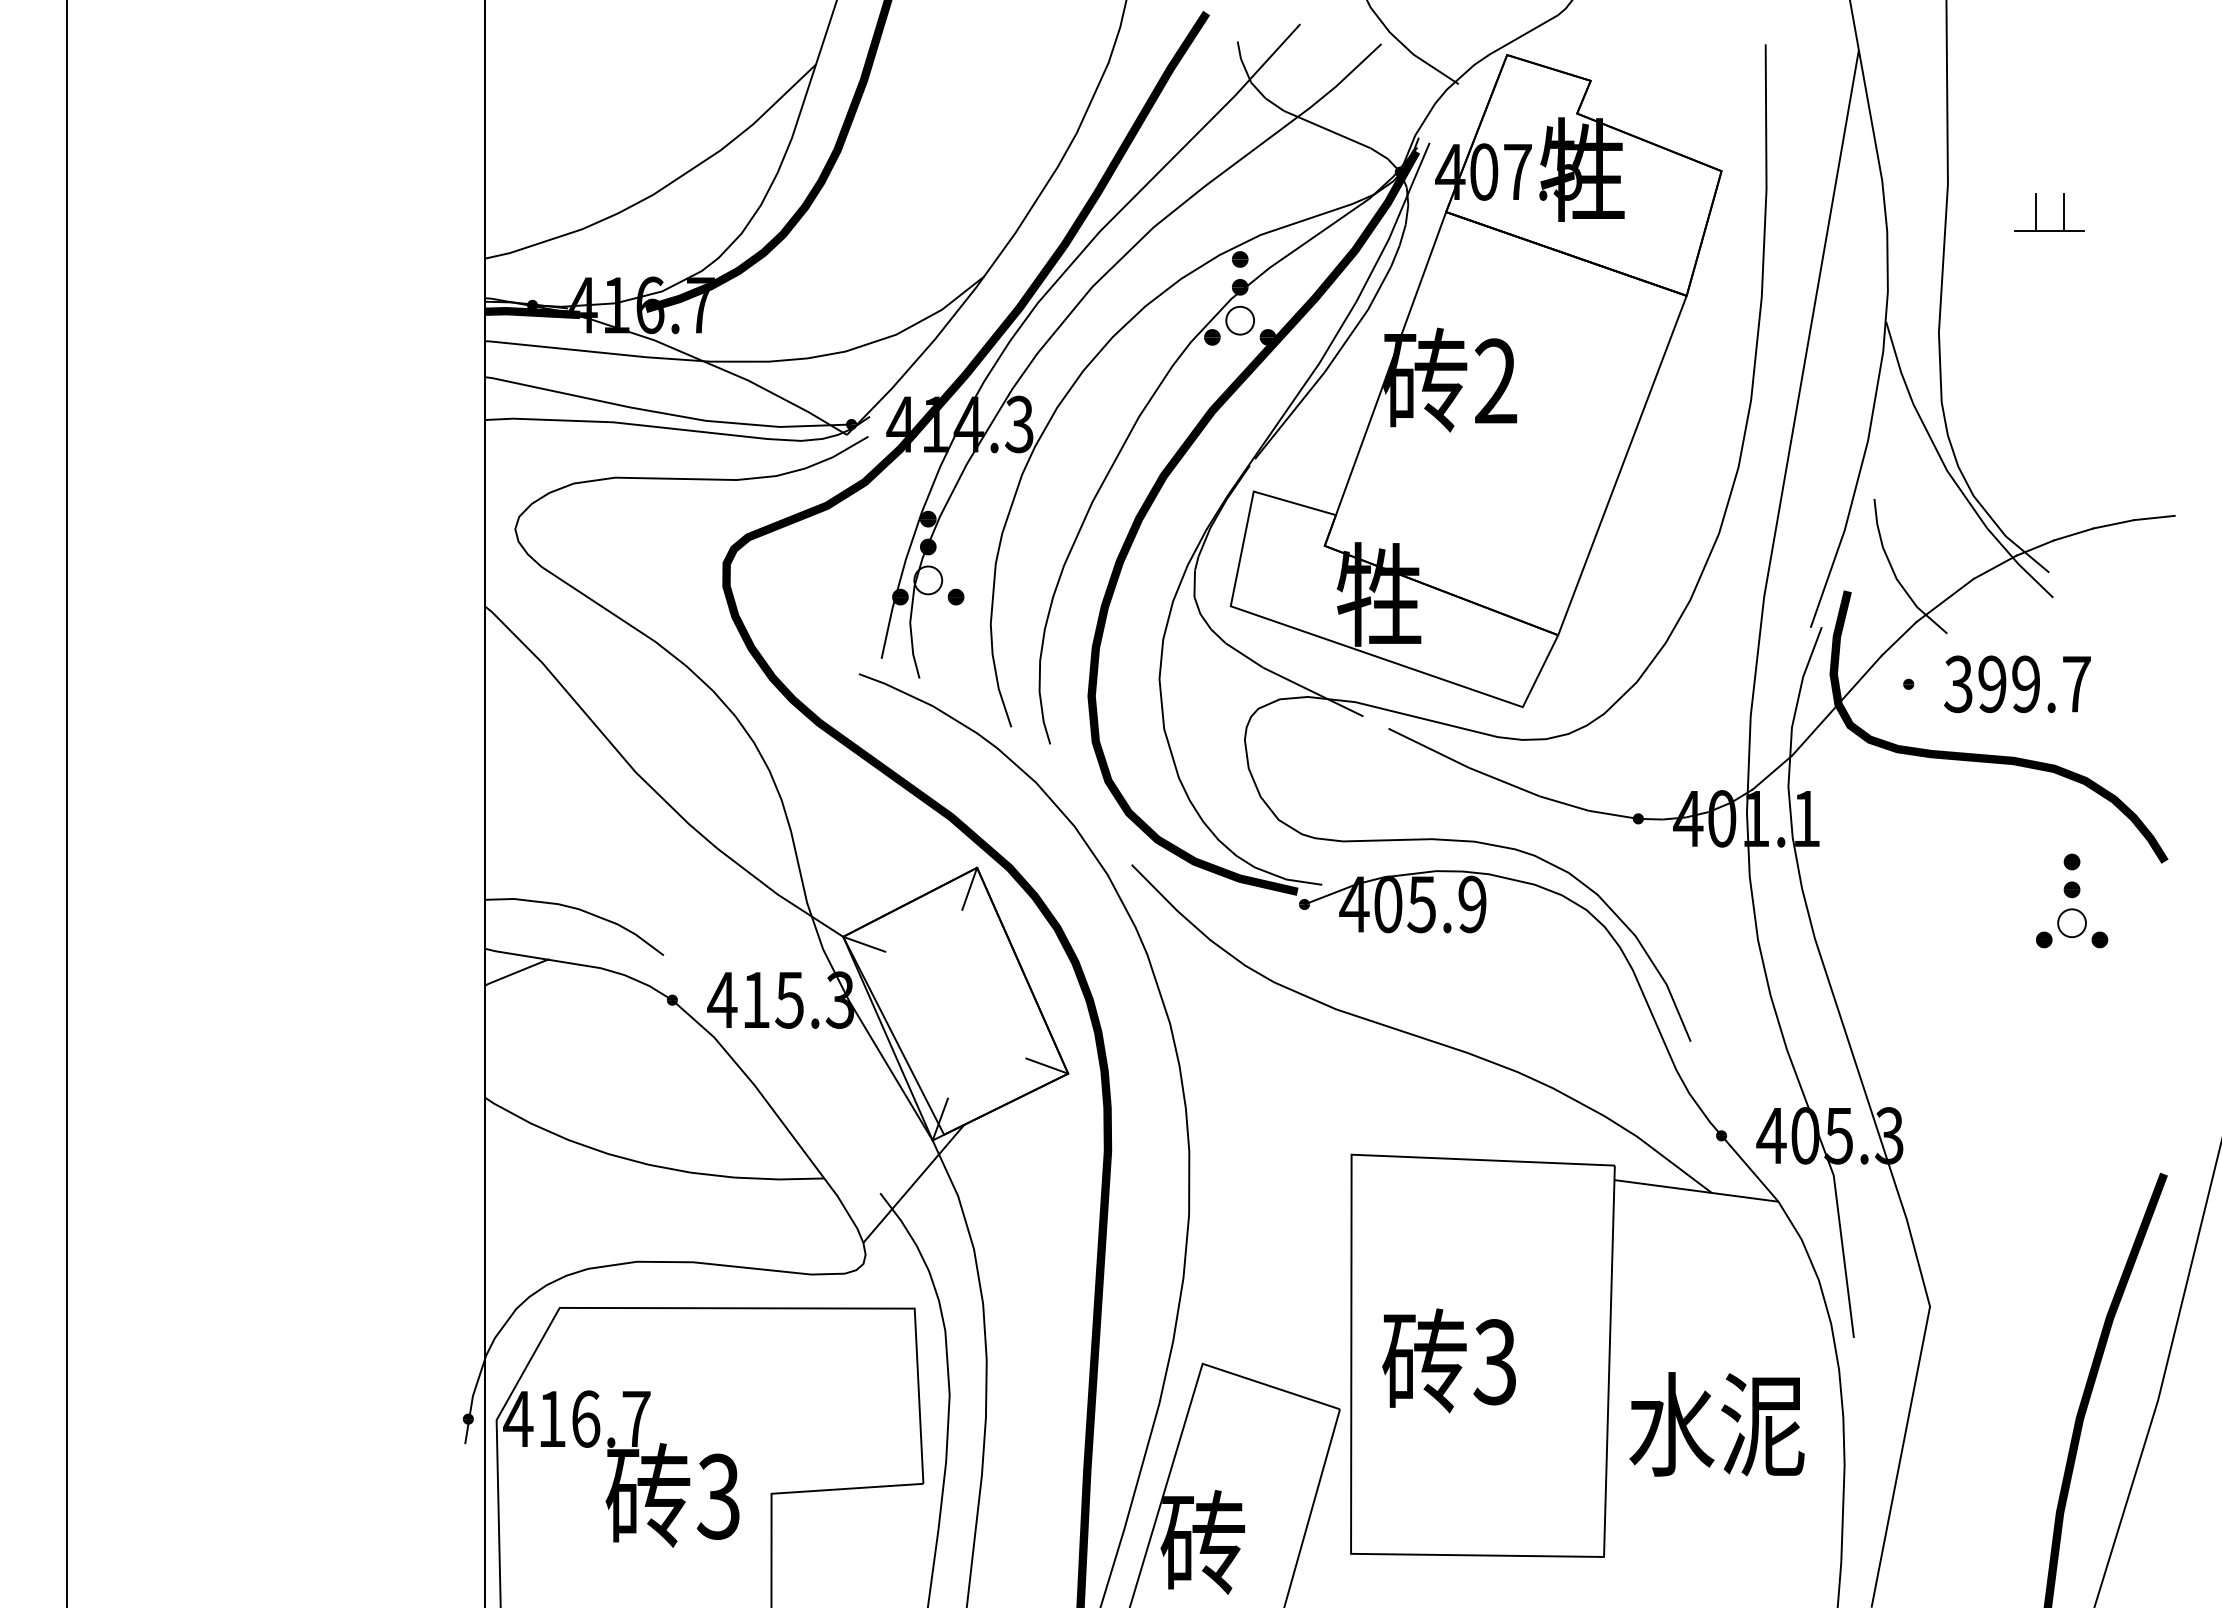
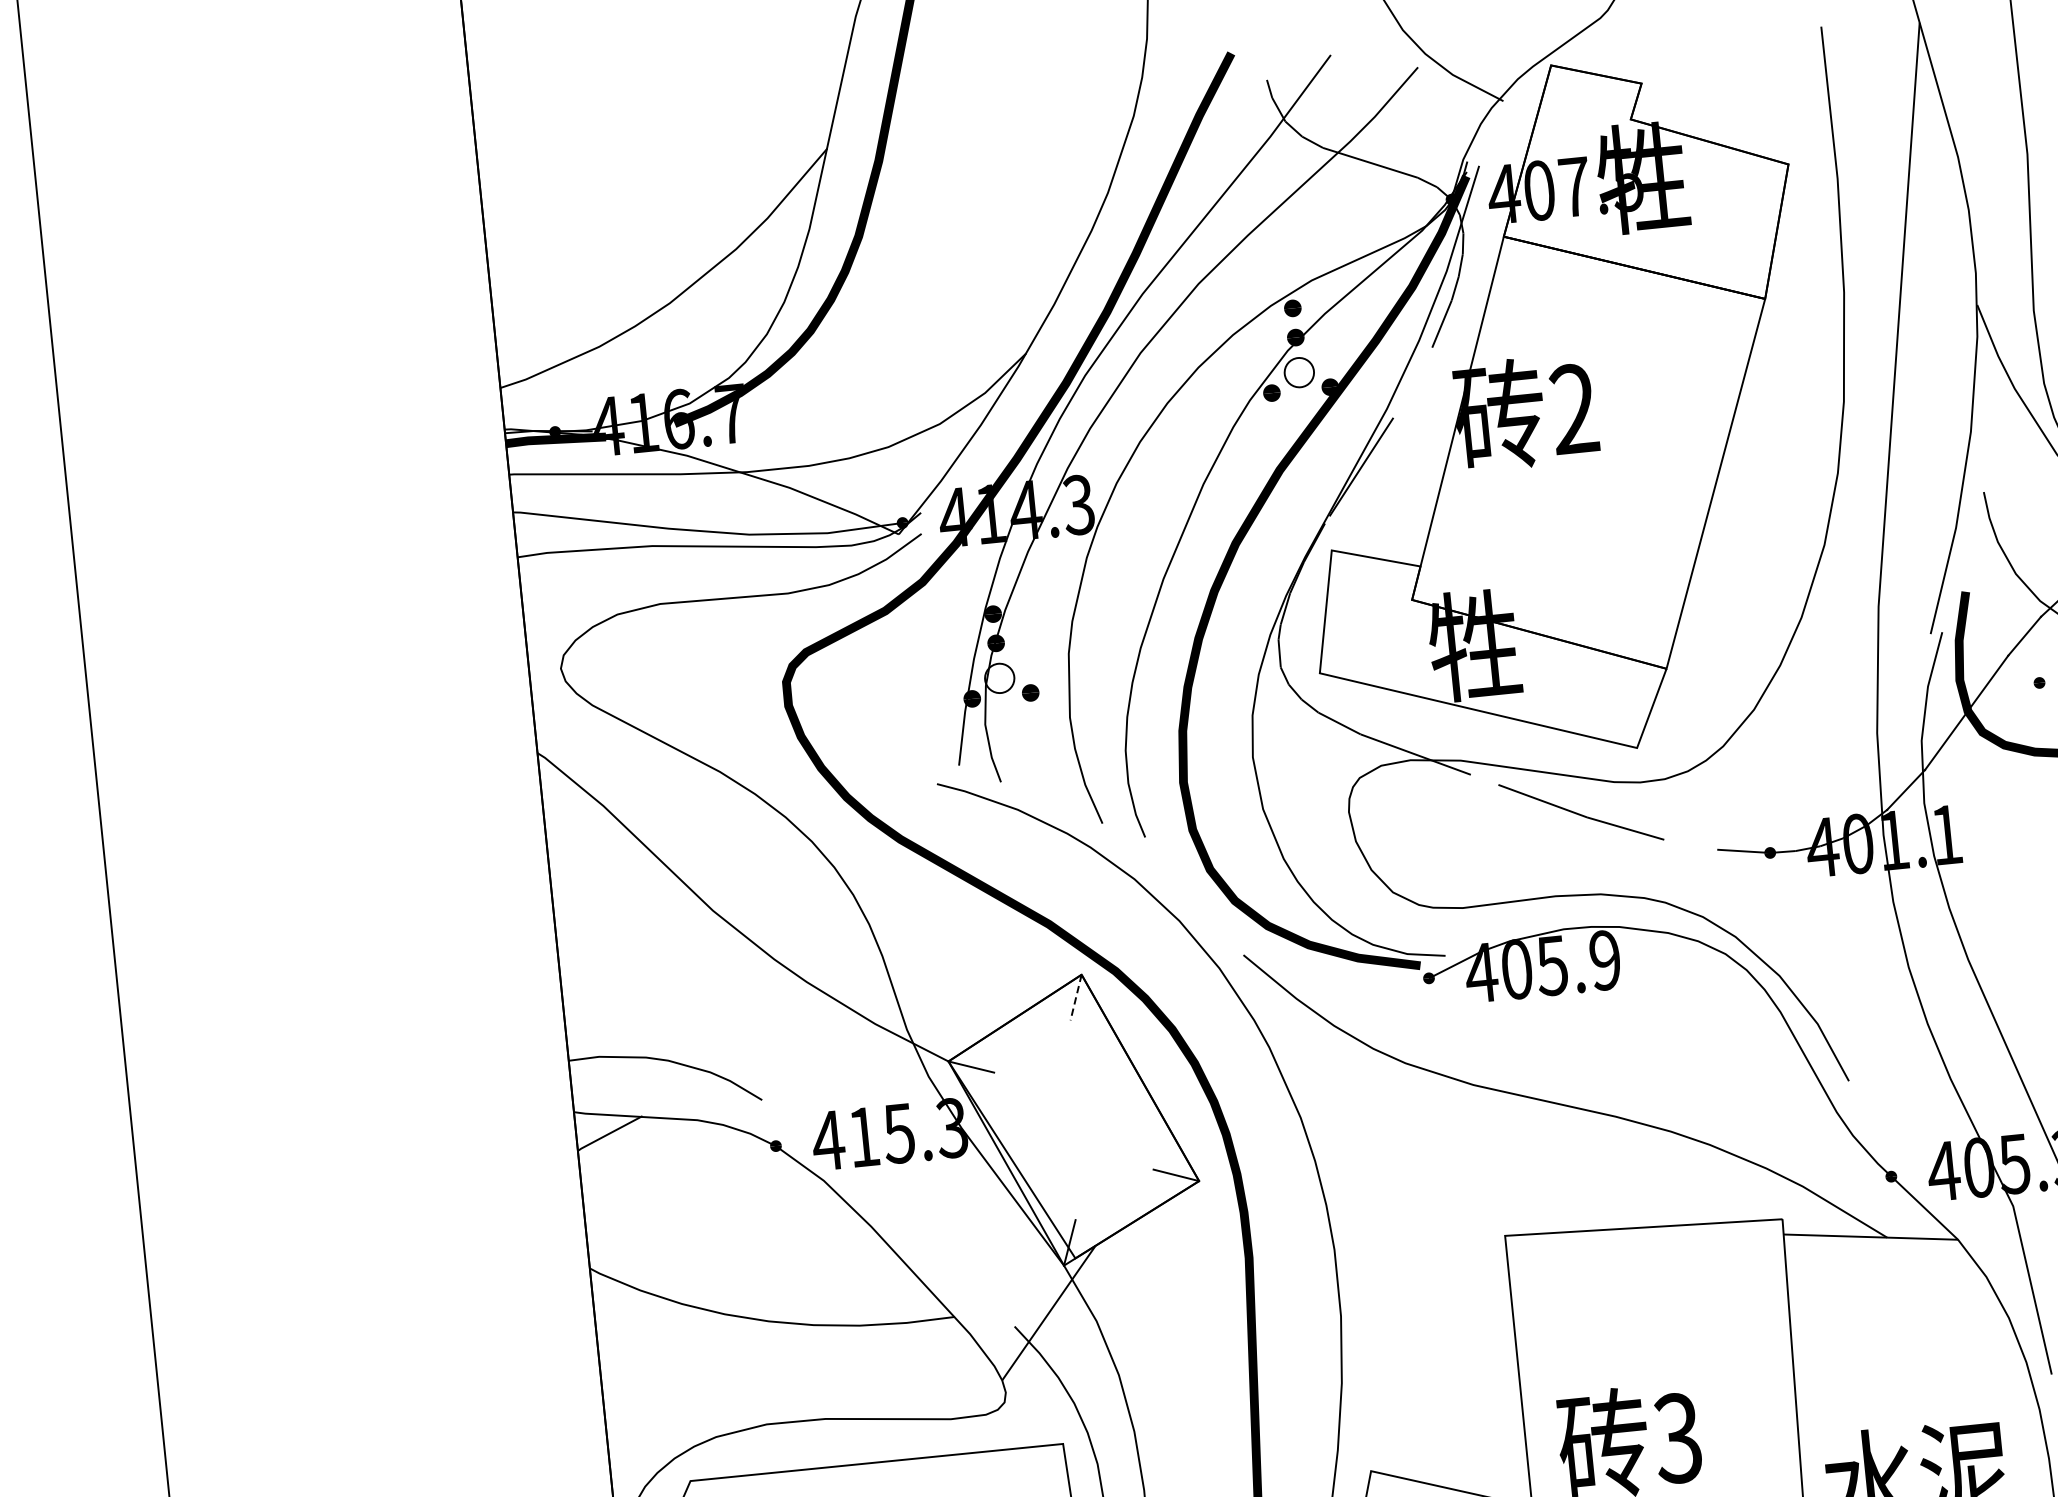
line: (1345, 340) -> (1411, 382), removed
line: (1563, 803) -> (1690, 844), removed
line: (969, 889) -> (1075, 998), solid -> dashed

